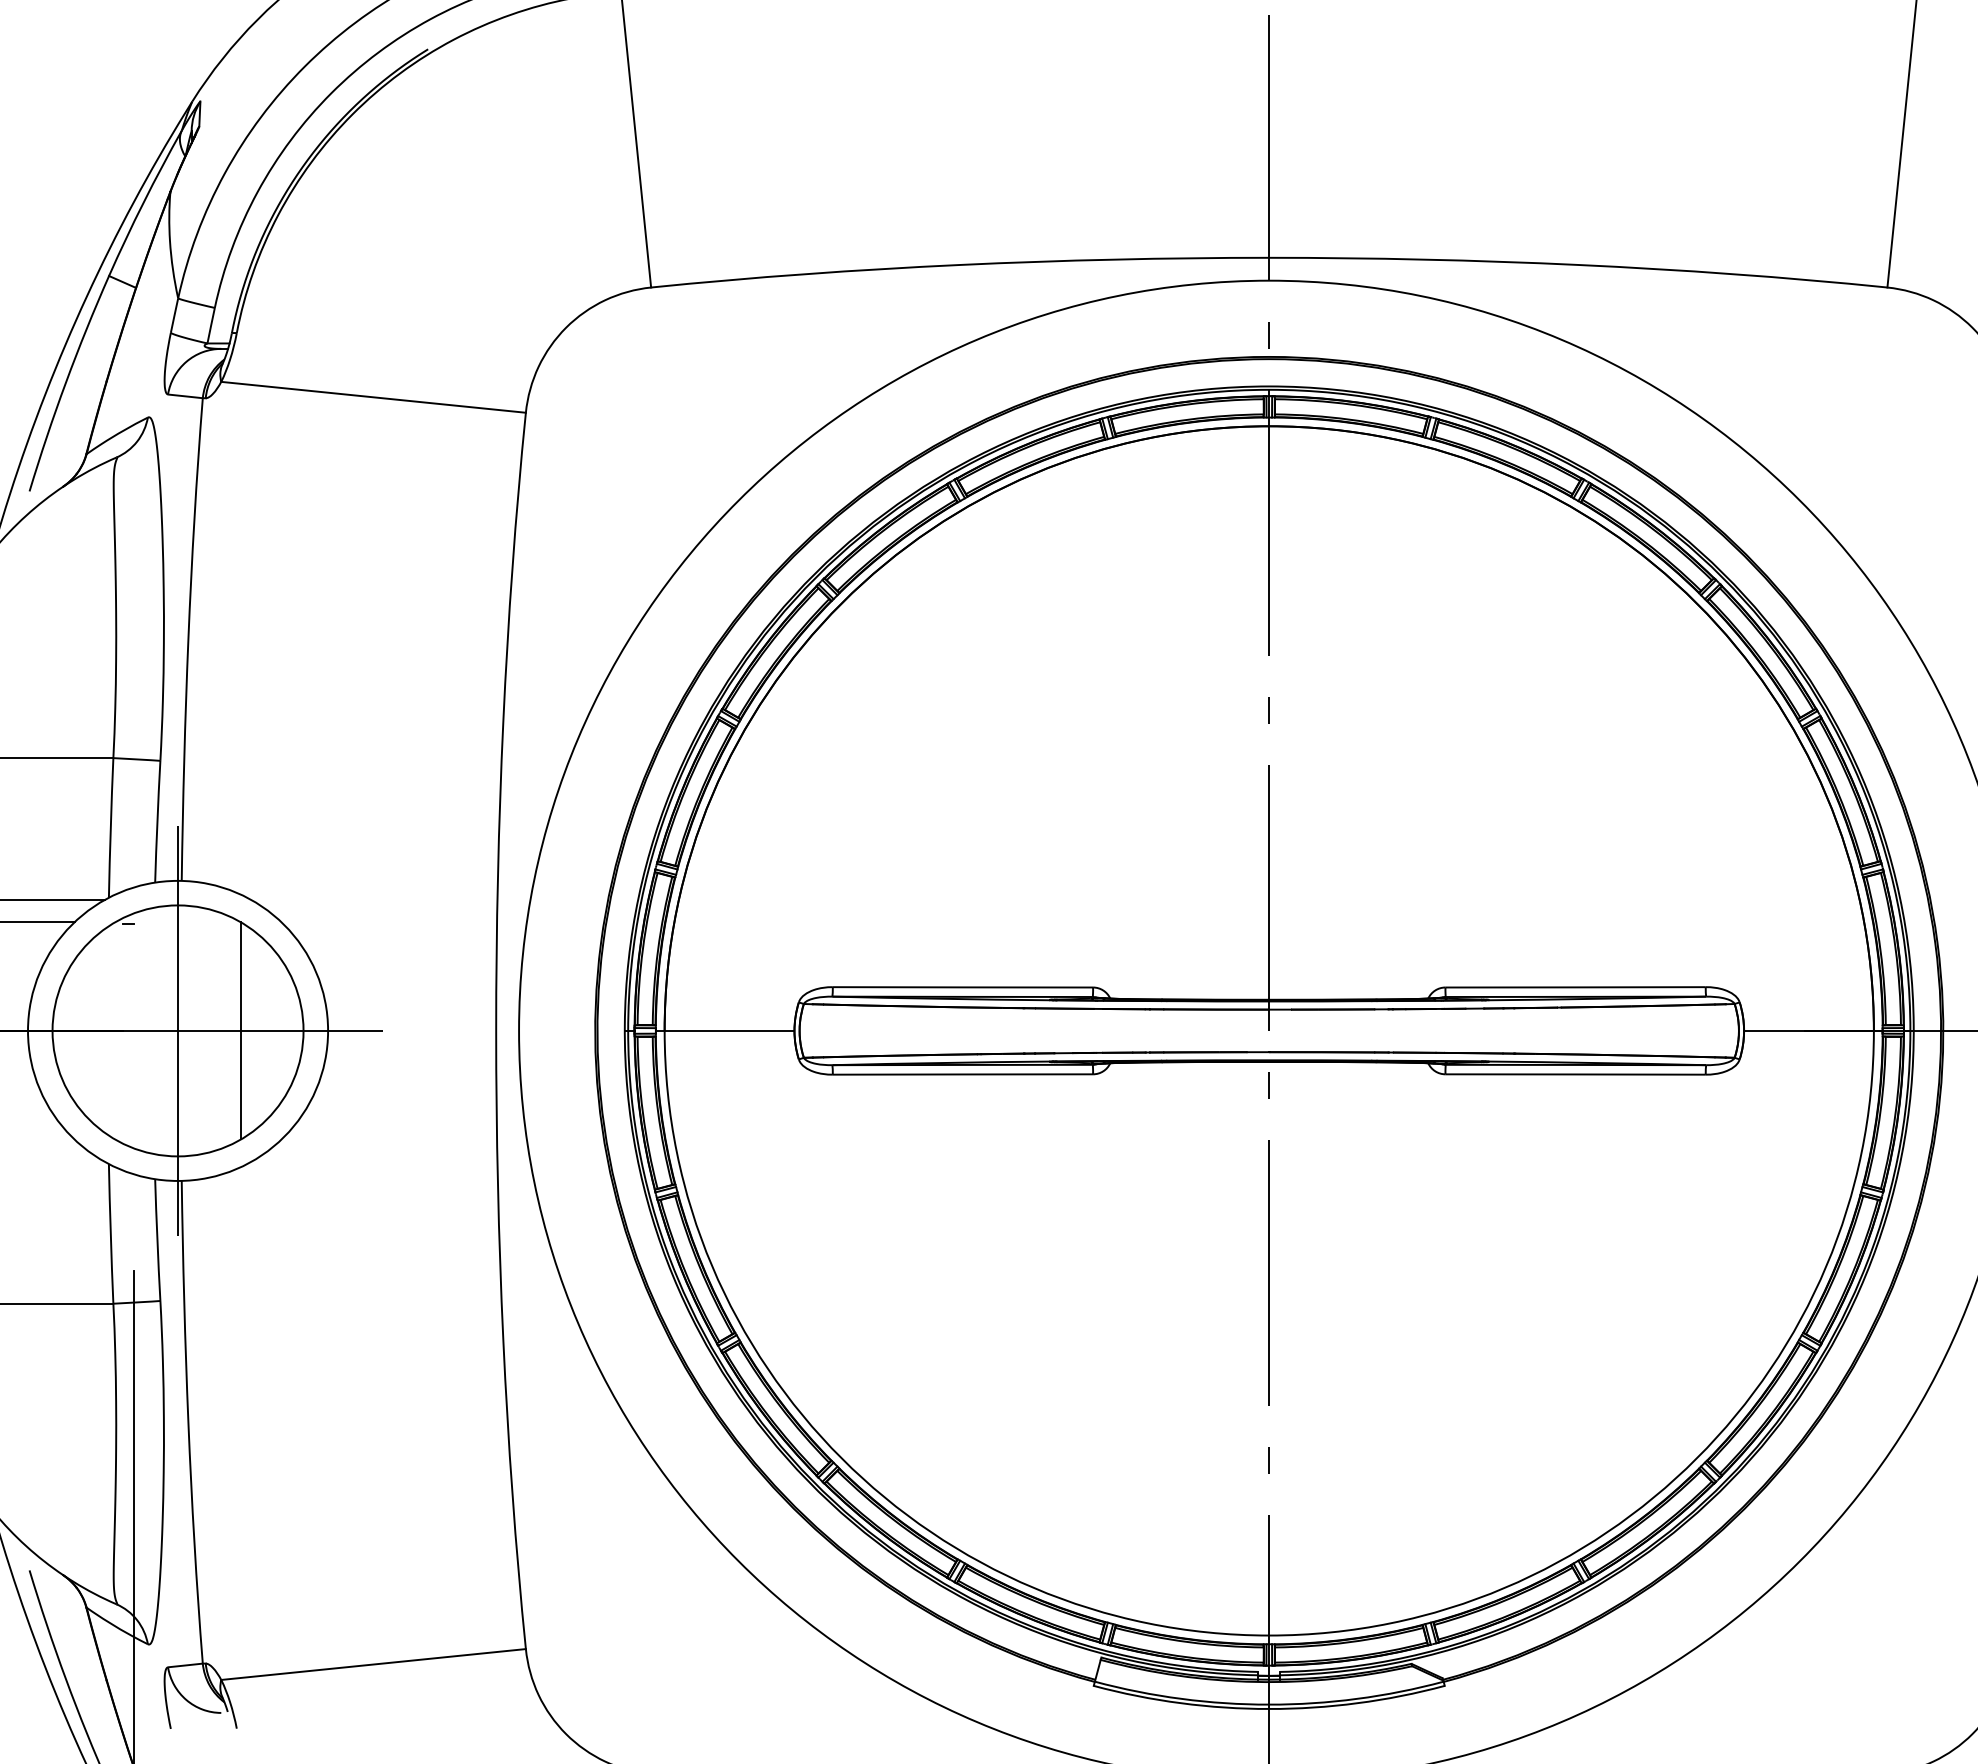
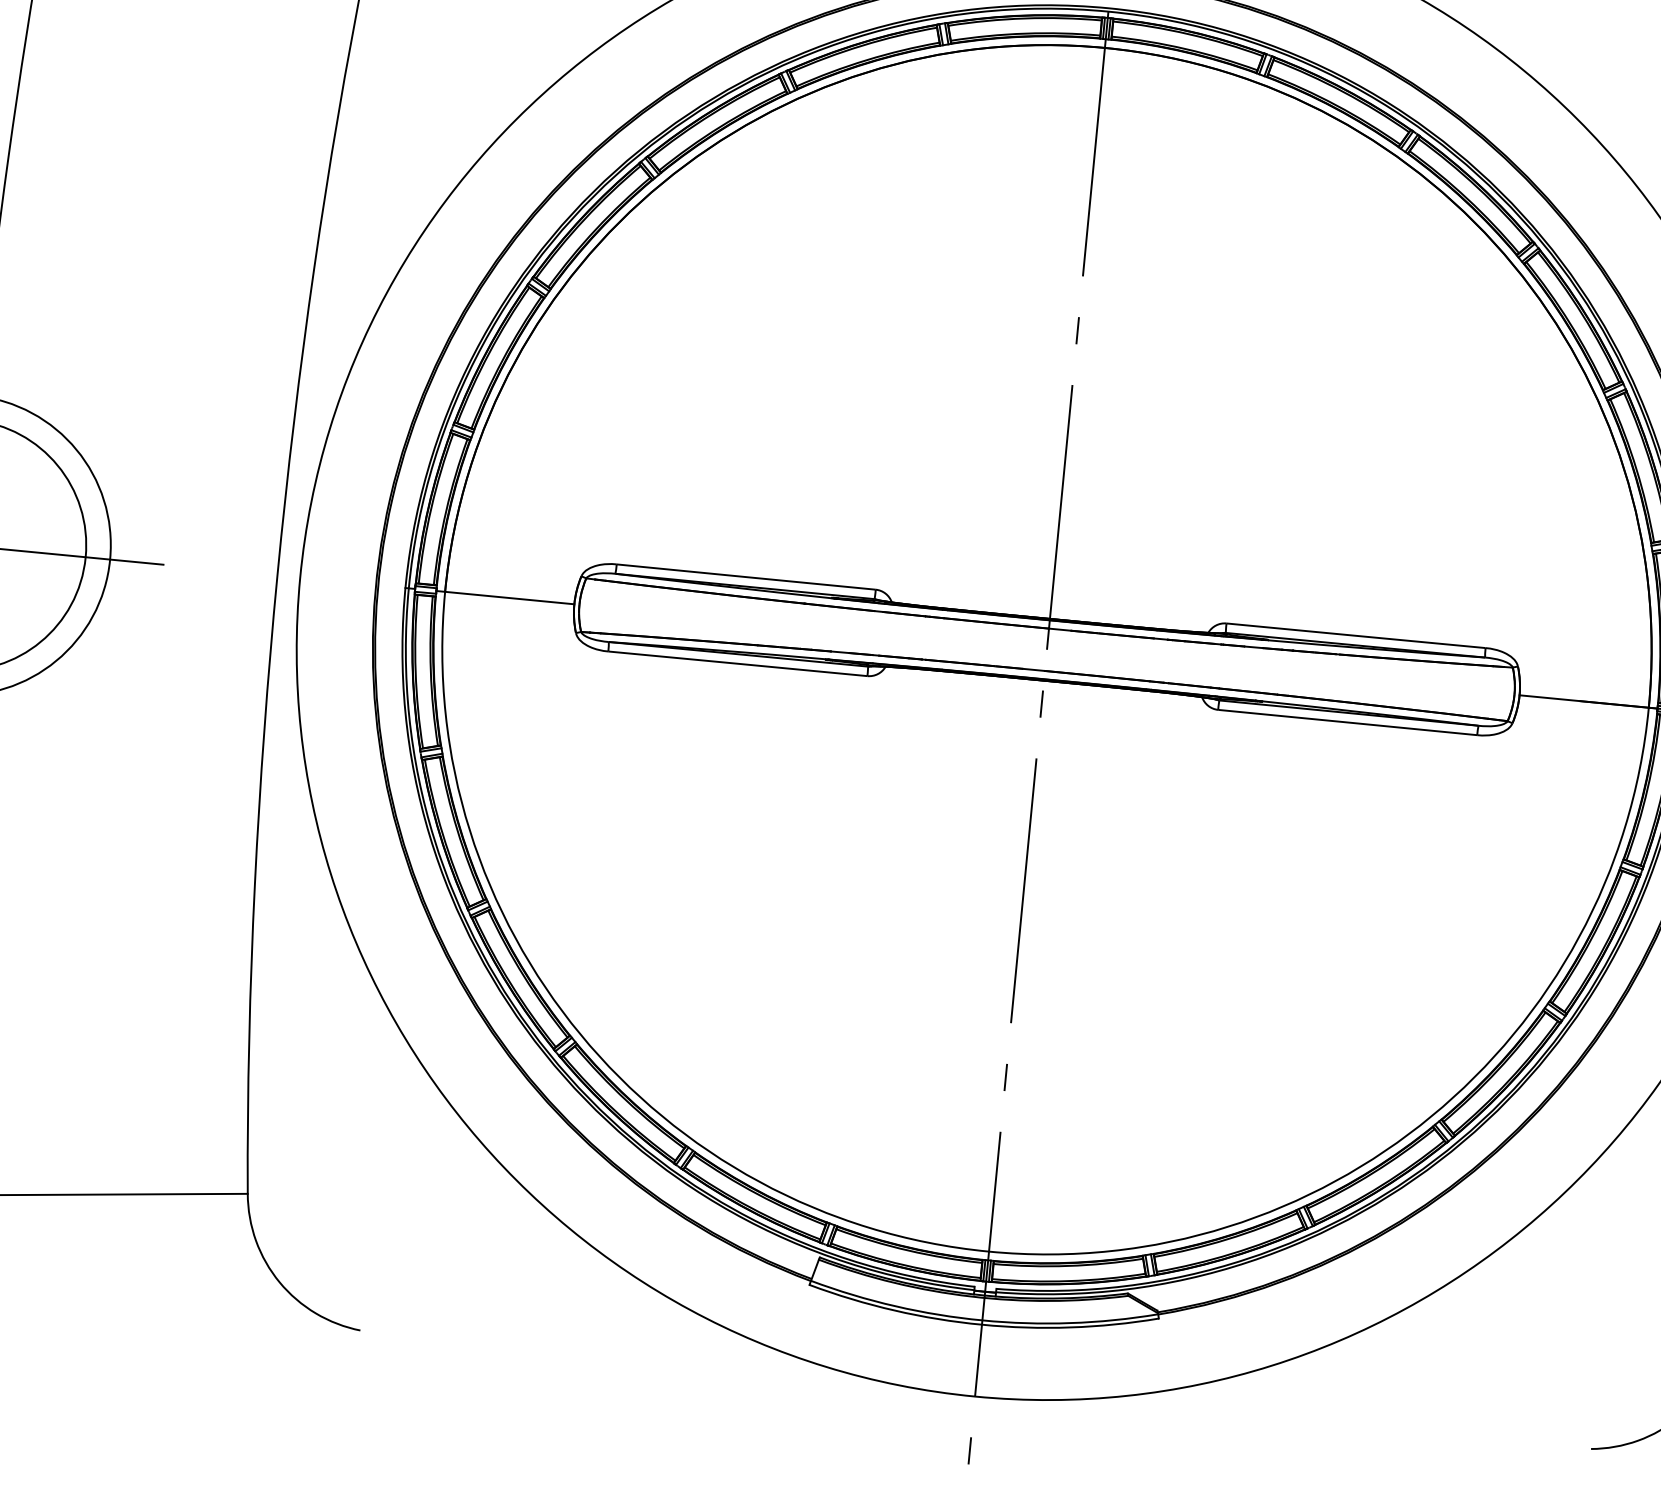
line: (241, 1030) -> (23, 550), removed

